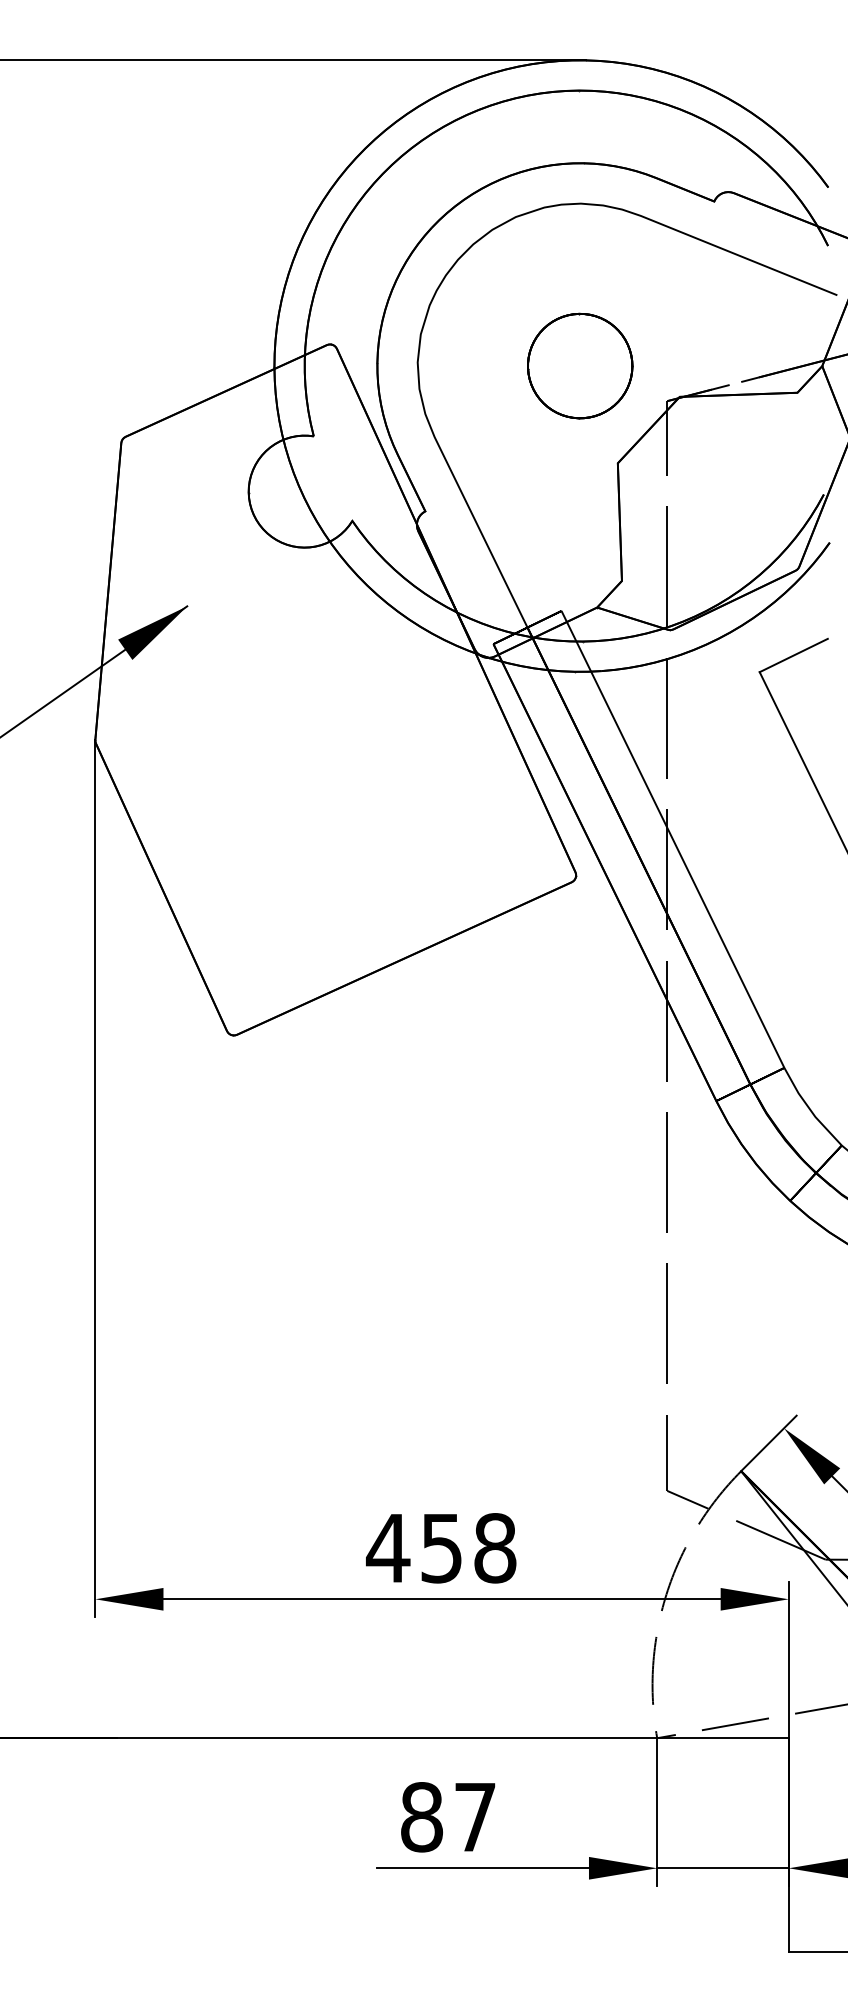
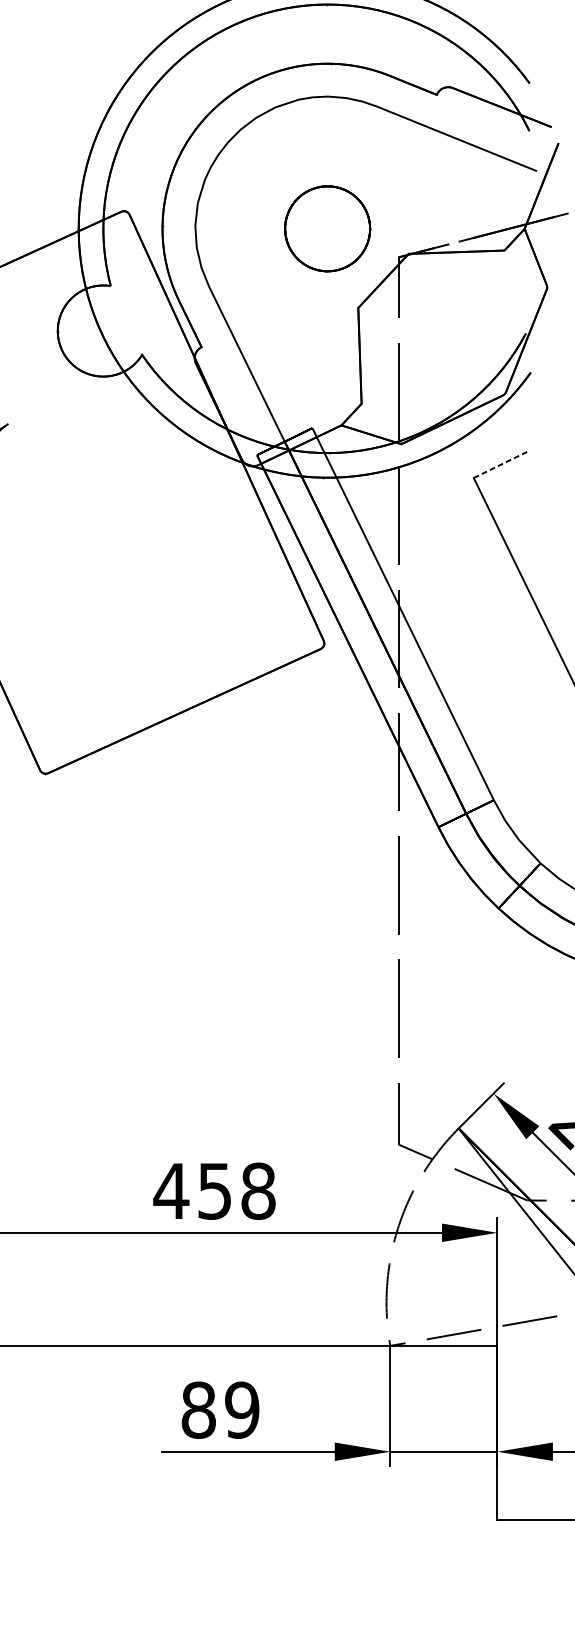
line: (793, 655) -> (501, 464), solid -> dashed
text: (475, 1817) -> (242, 1410), 87 -> 89

